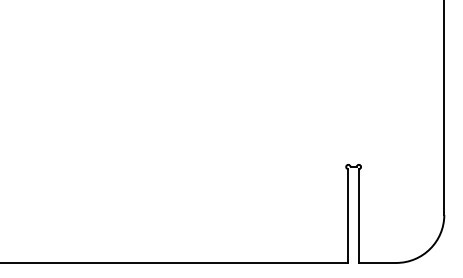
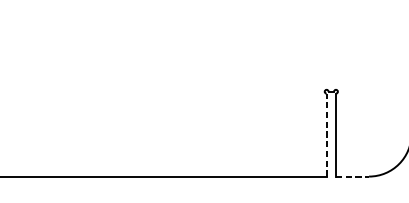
line: (348, 216) -> (326, 135), solid -> dashed
line: (377, 262) -> (352, 176), solid -> dashed

